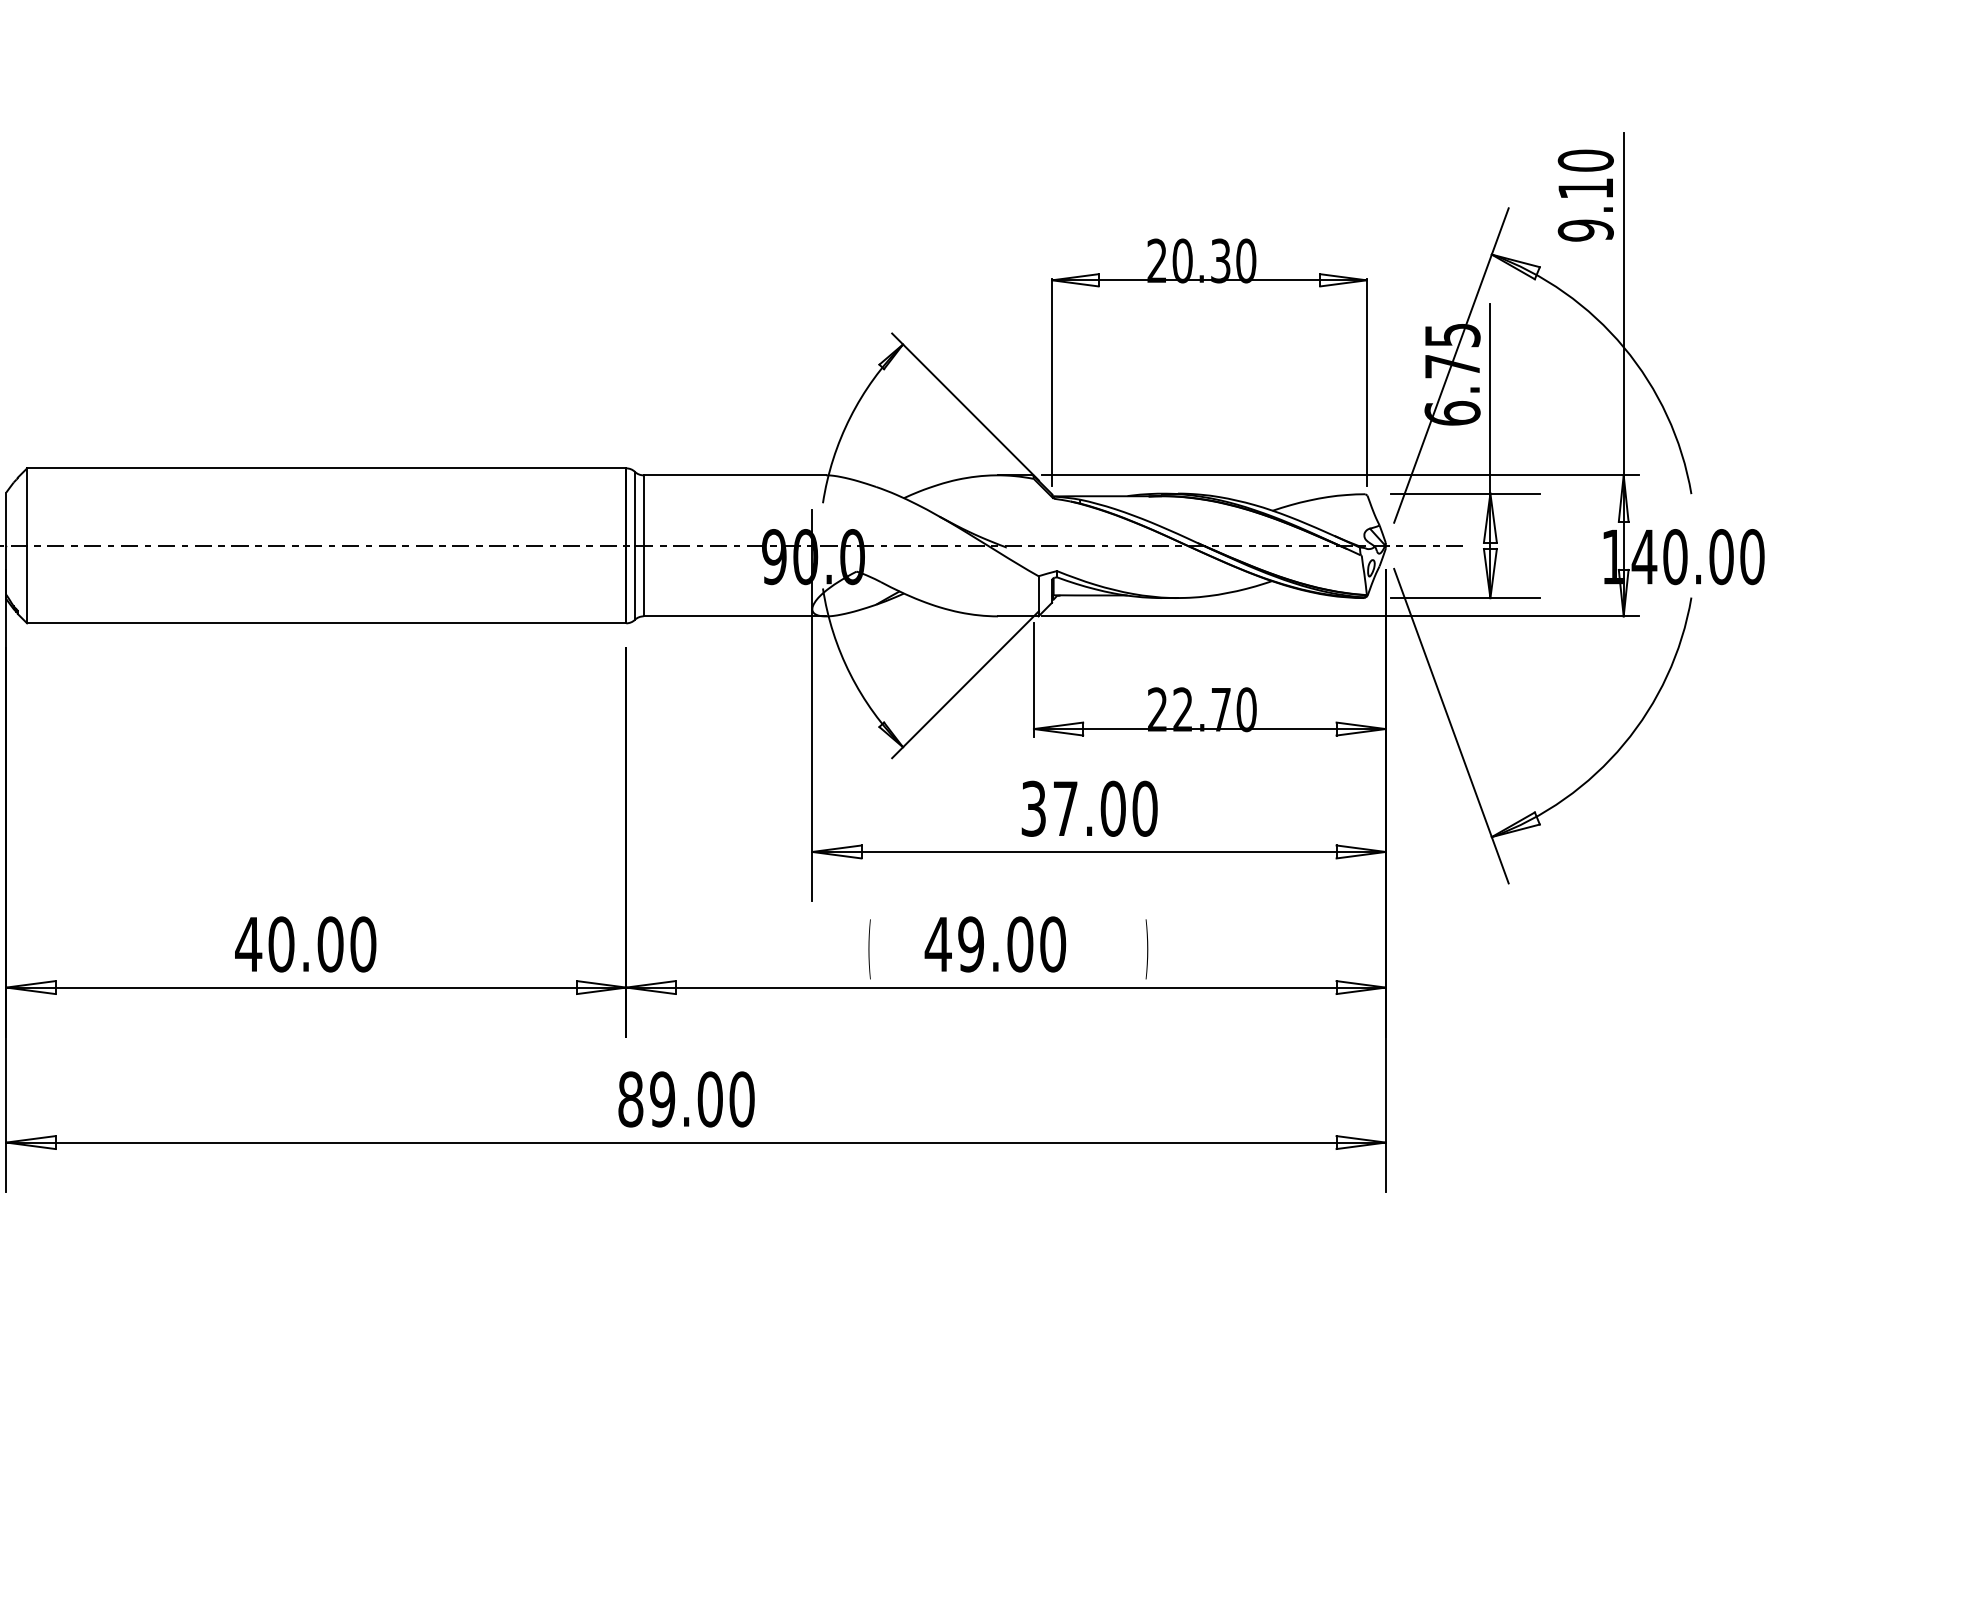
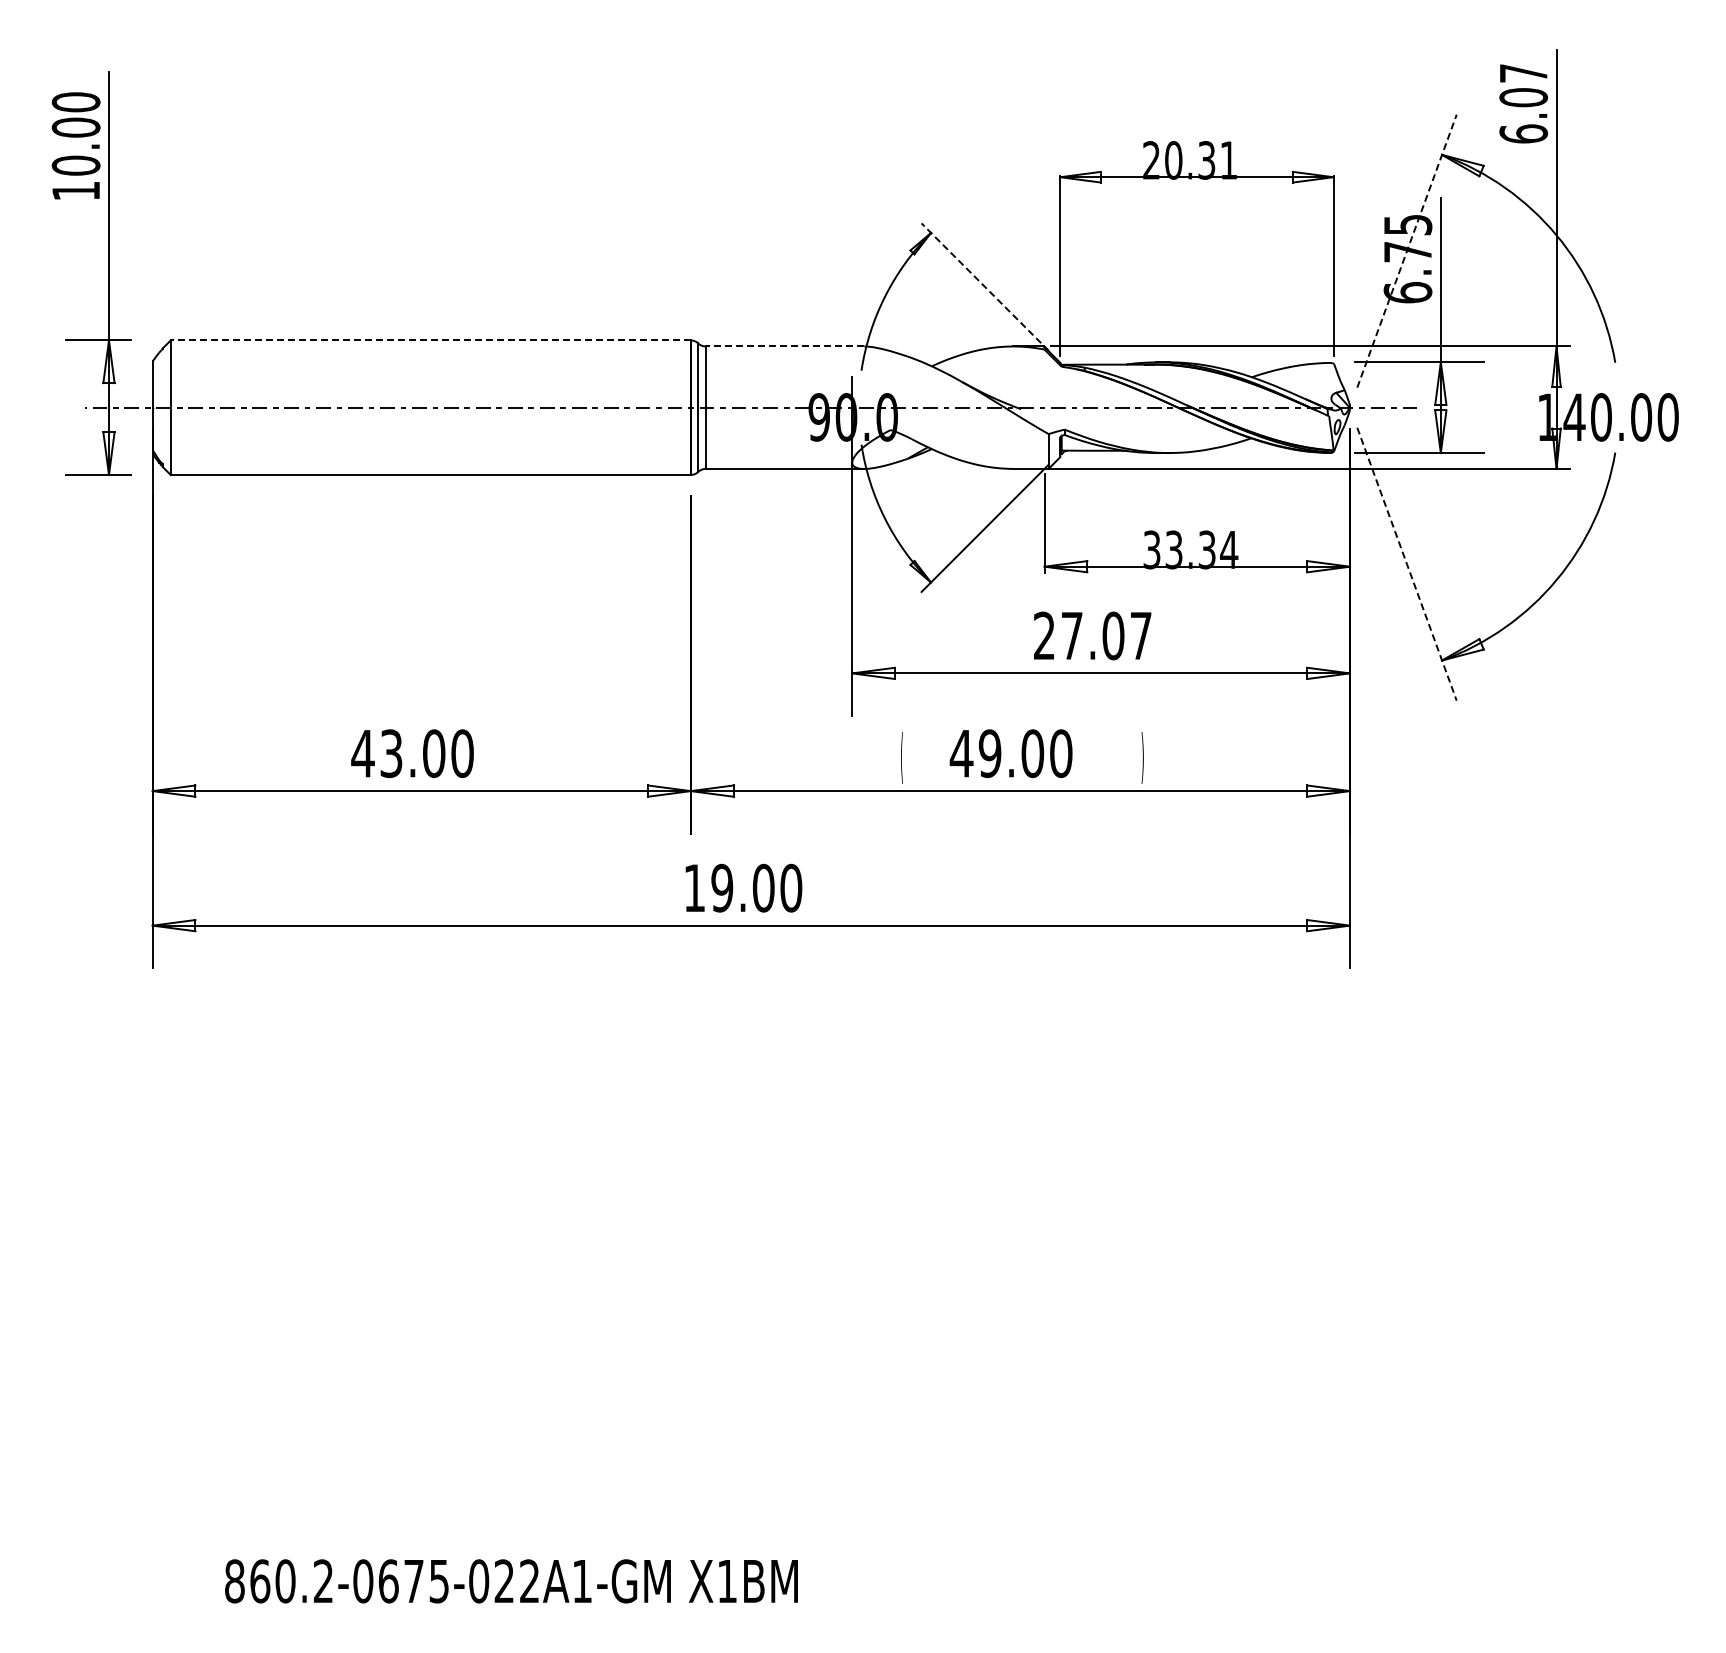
text: (1585, 195) -> (1523, 103), 9.10 -> 6.07
text: (1245, 261) -> (1228, 160), 20.30 -> 20.31
line: (1452, 364) -> (1407, 250), solid -> dashed
line: (964, 406) -> (984, 286), solid -> dashed
line: (326, 468) -> (430, 340), solid -> dashed
line: (734, 475) -> (784, 346), solid -> dashed
text: (1202, 709) -> (1190, 549), 22.70 -> 33.34
line: (1452, 726) -> (1407, 564), solid -> dashed
text: (1090, 808) -> (1093, 635), 37.00 -> 27.07
text: (281, 944) -> (391, 753), 40.00 -> 43.00
text: (630, 1098) -> (694, 887), 89.00 -> 19.00

